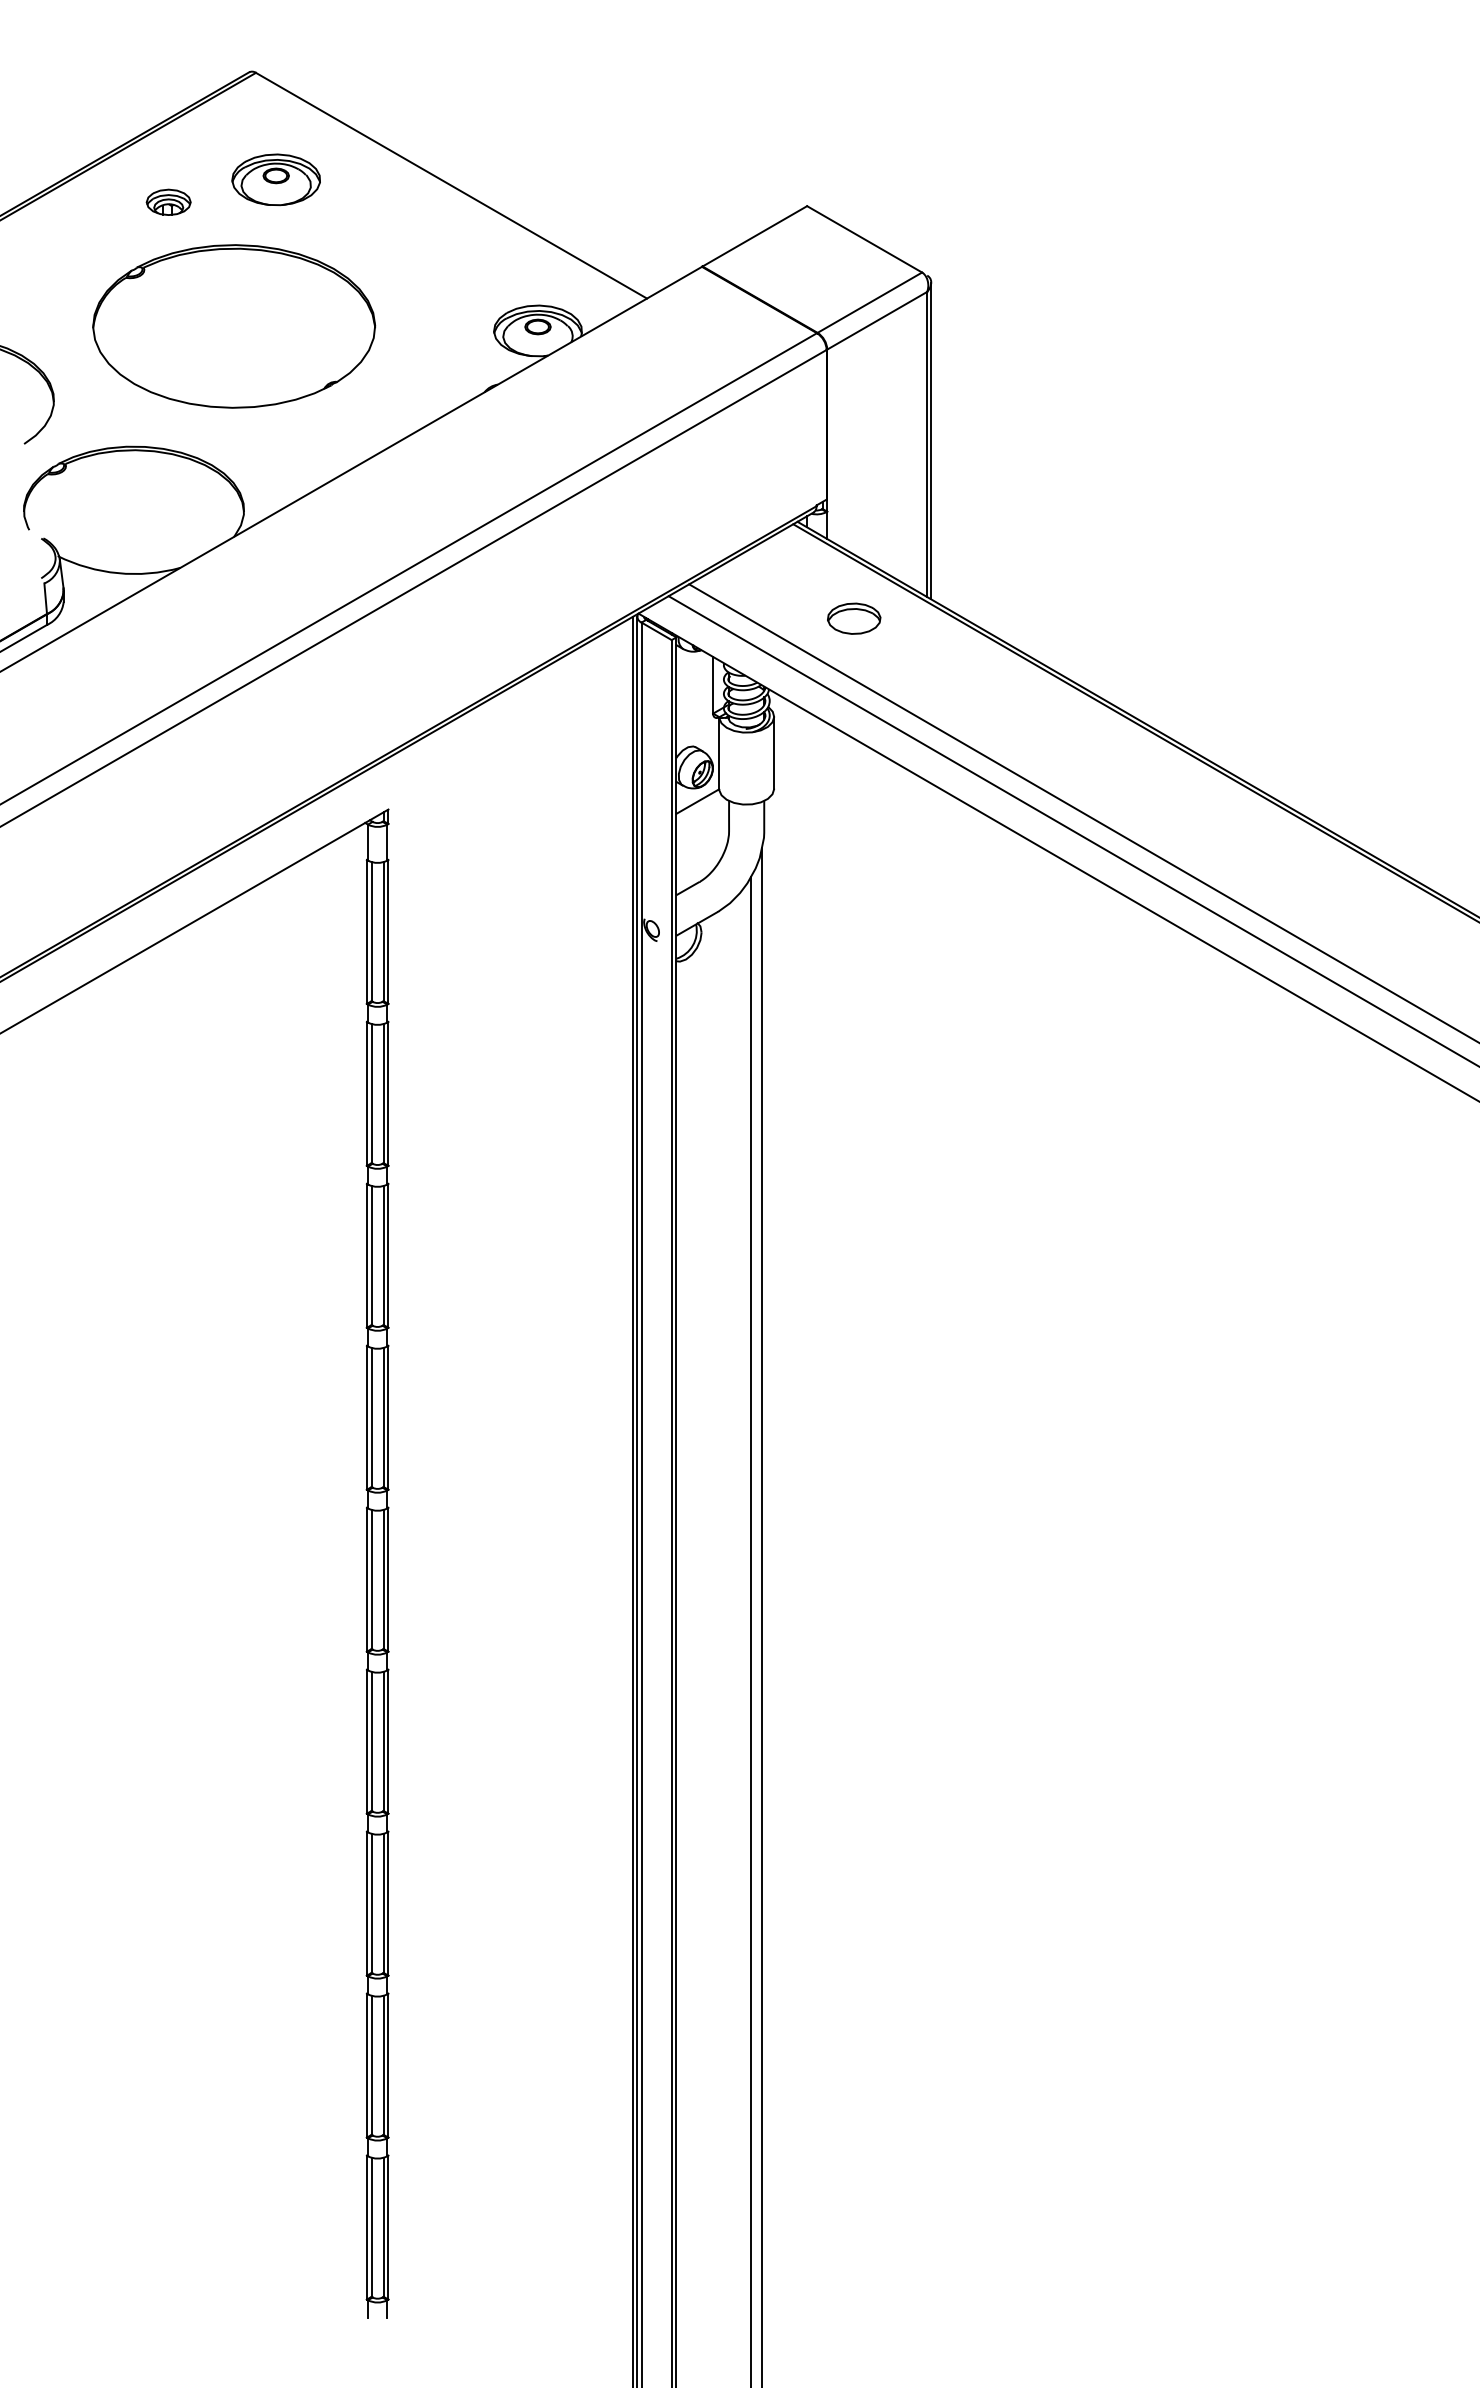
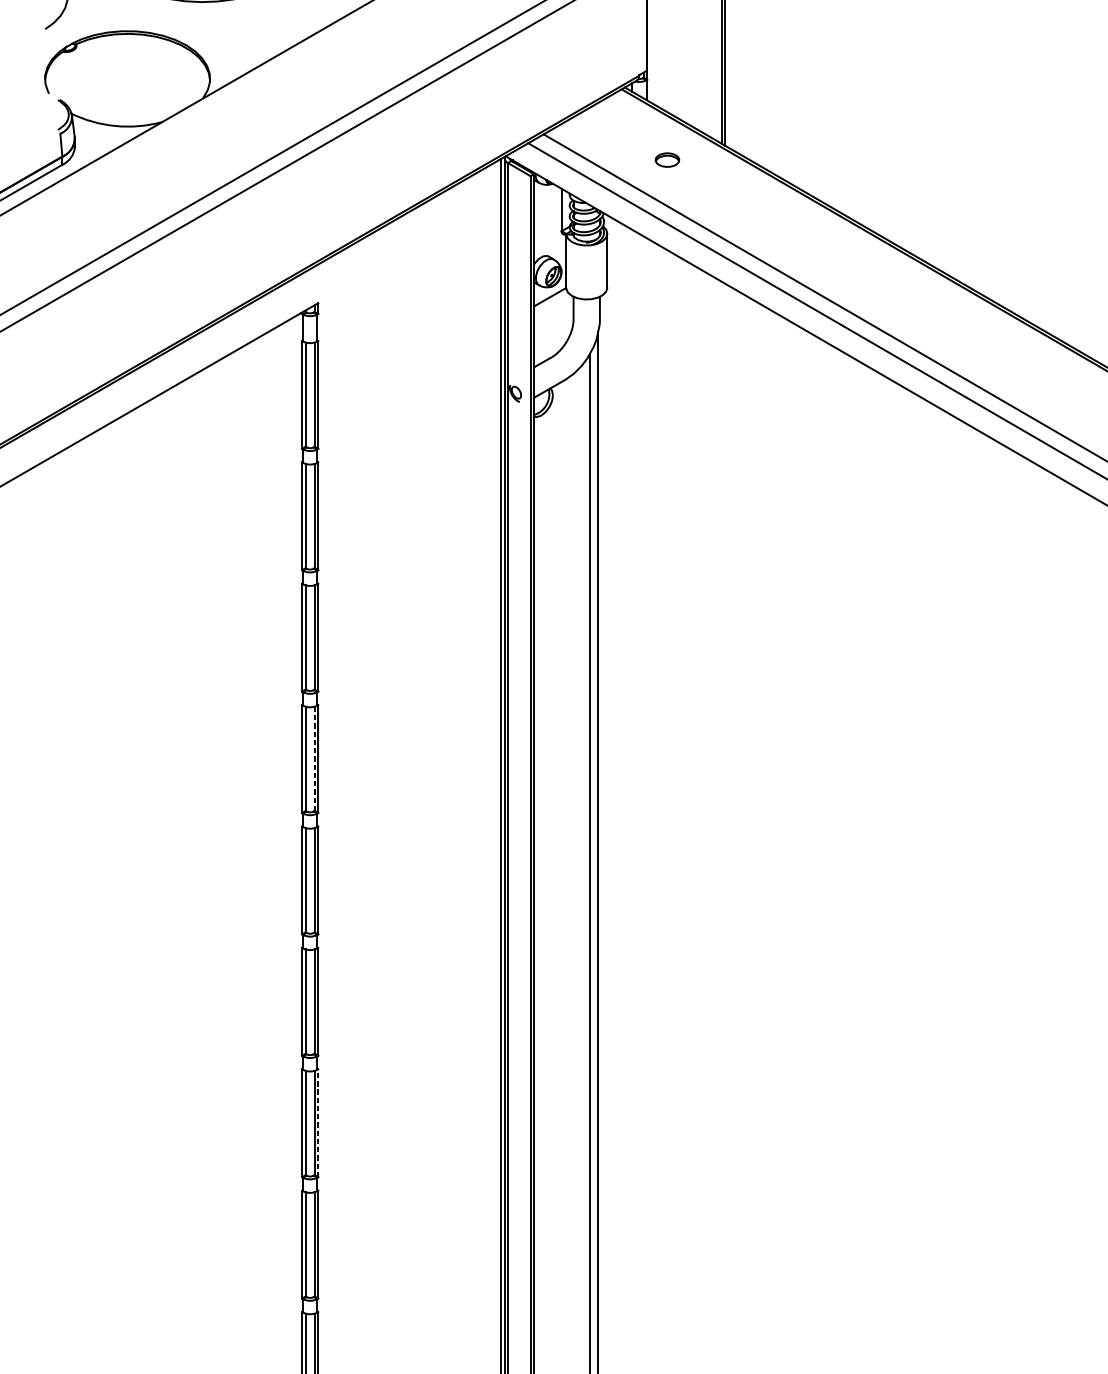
part: (854, 618) -> (667, 159), size x0.6
line: (383, 1417) -> (314, 758), solid -> dashed
line: (388, 1903) -> (318, 1123), solid -> dashed

